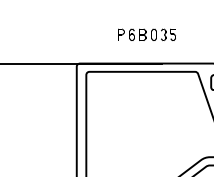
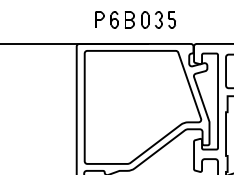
part: (146, 34) -> (135, 19), size x1.67

